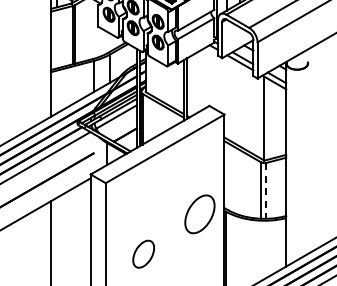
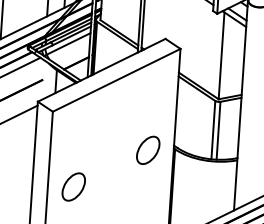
line: (266, 190) -> (218, 130), dashed -> solid
part: (199, 213) -> (147, 149), size x0.71
part: (143, 253) -> (73, 186), moved

